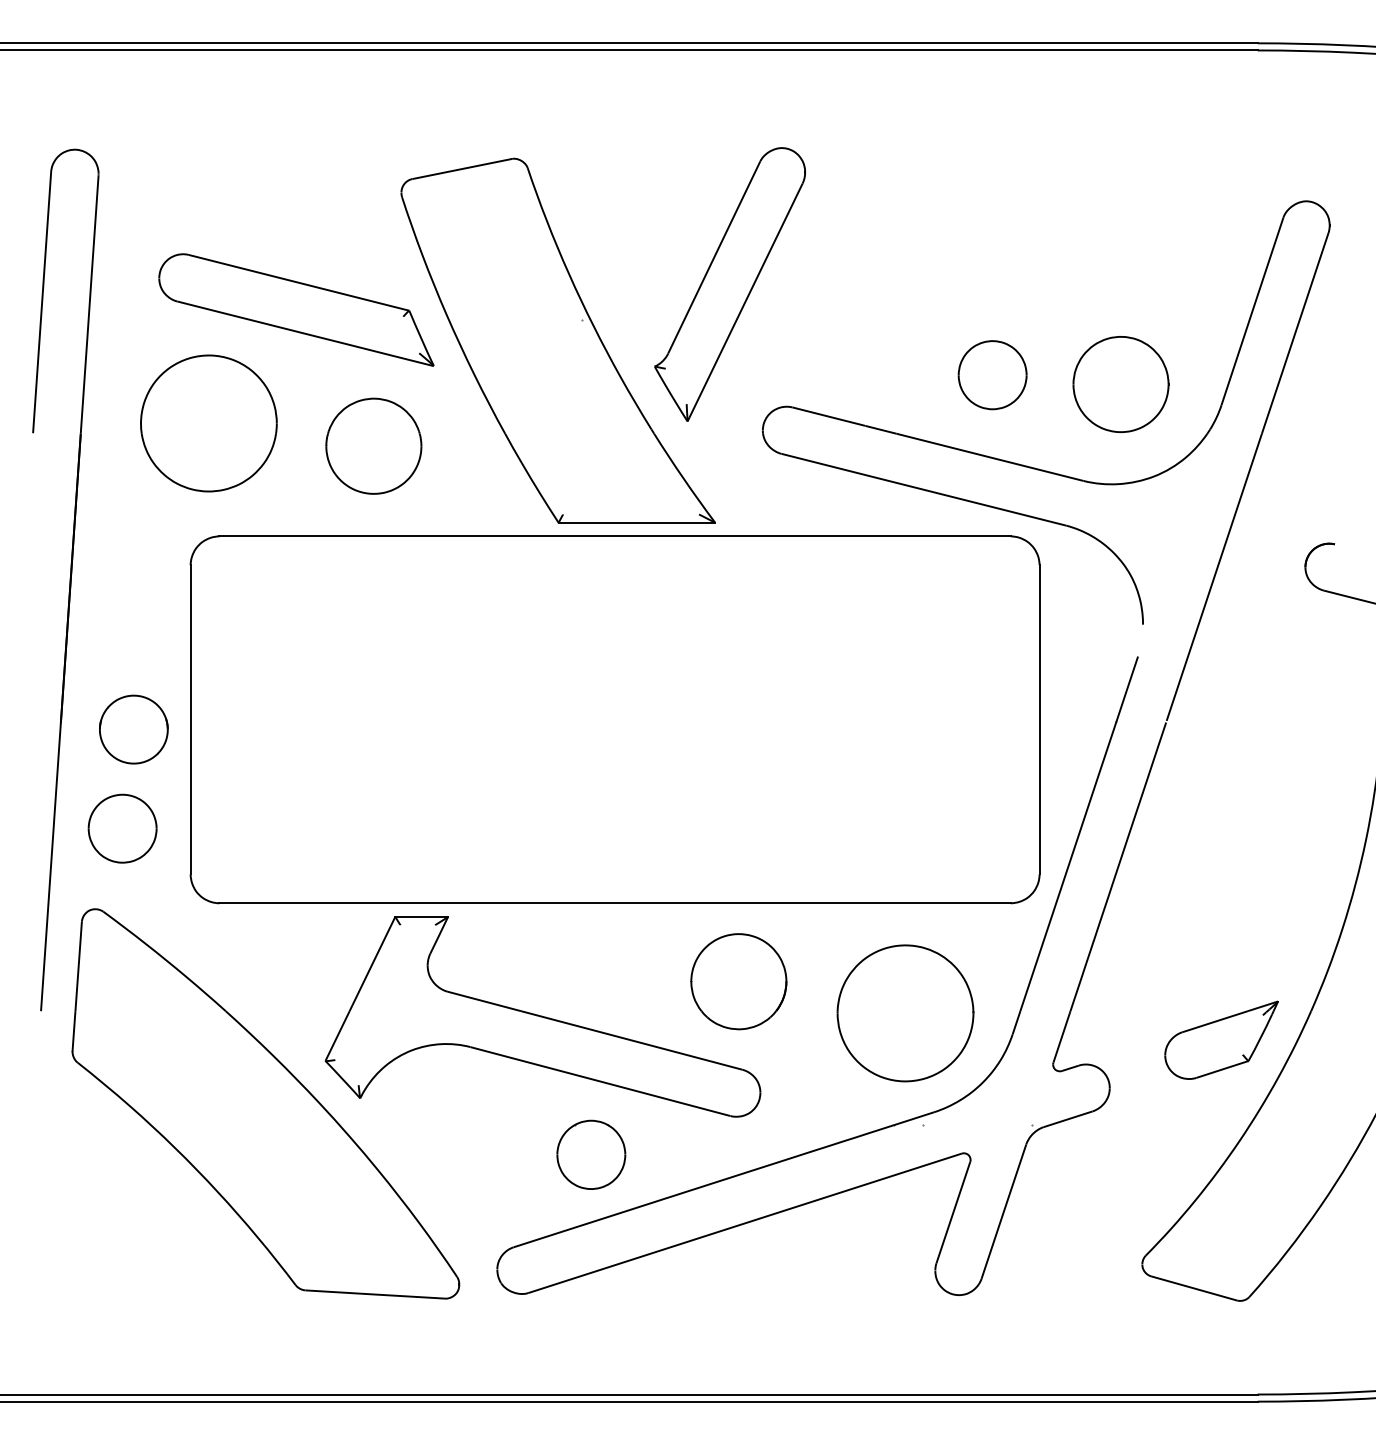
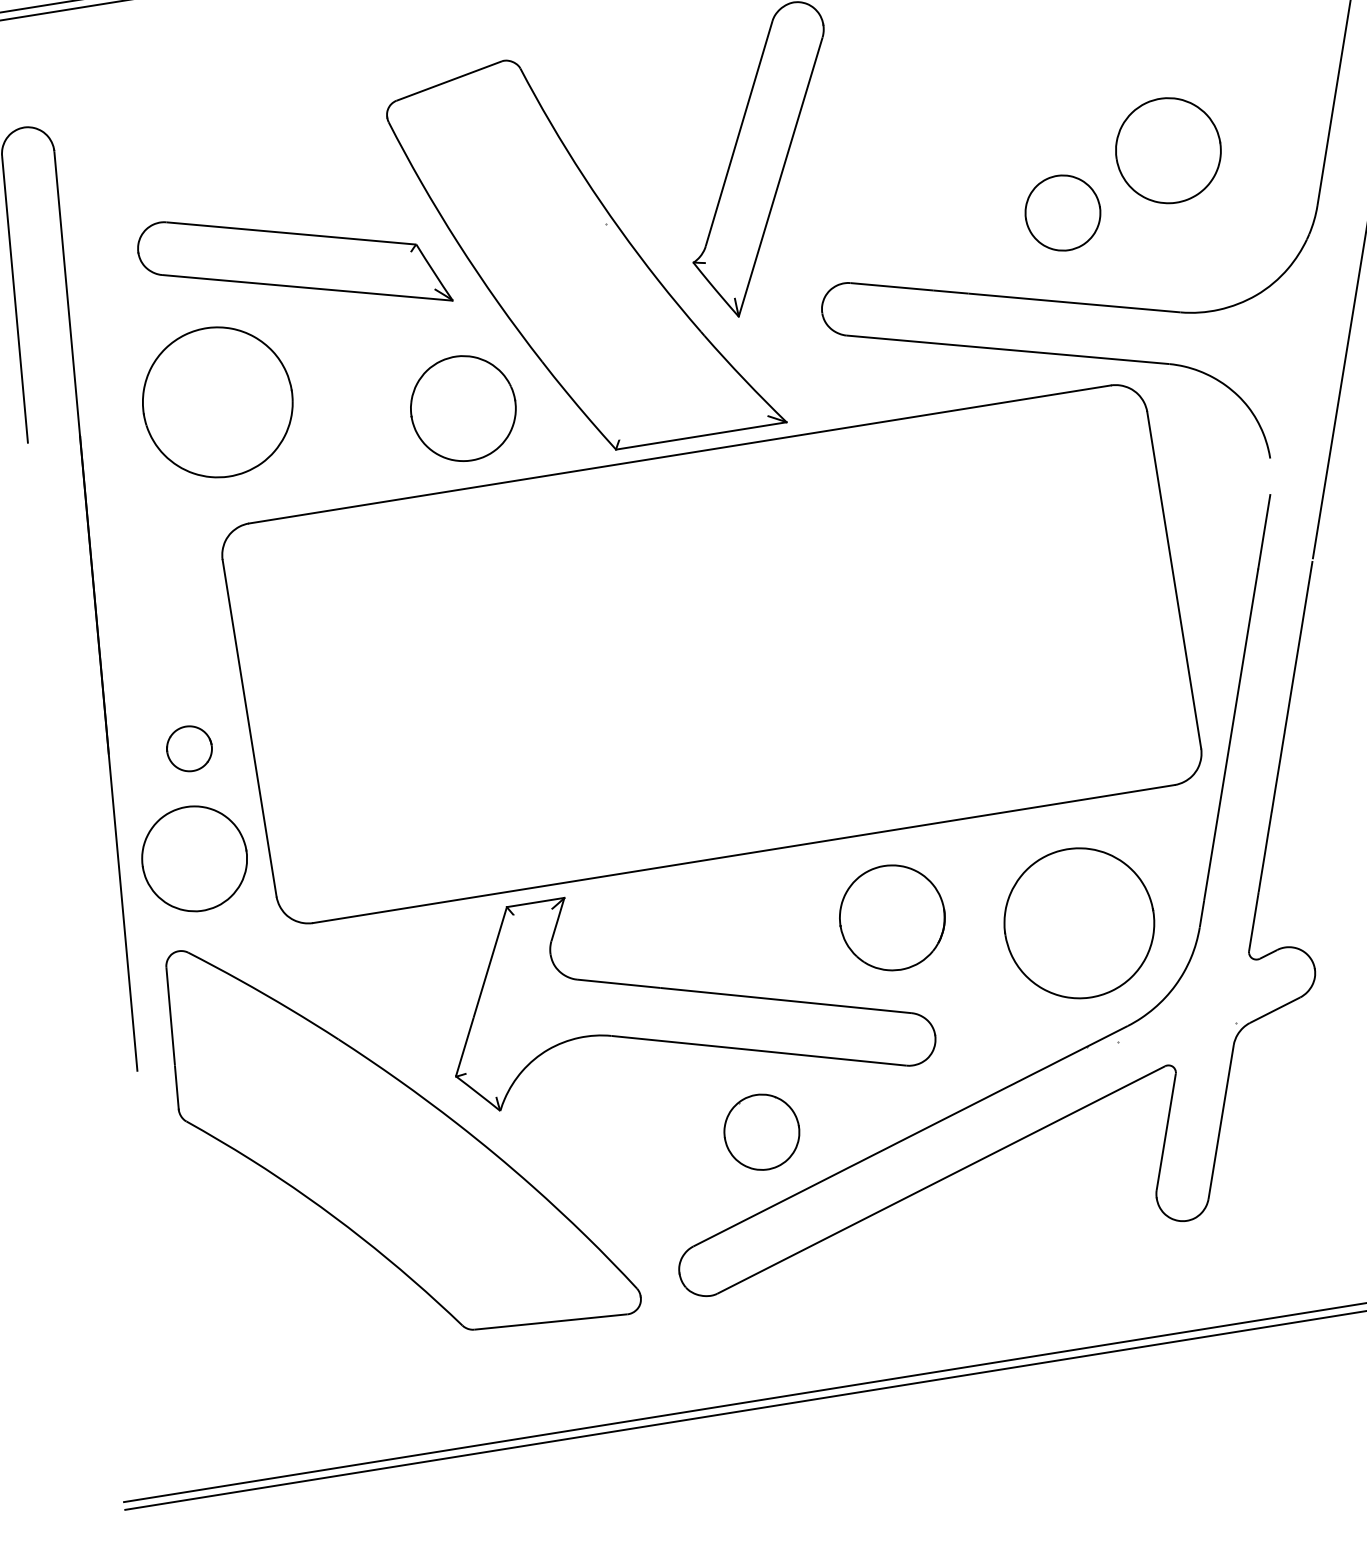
part: (1120, 384) -> (1167, 150), moved
part: (373, 445) -> (462, 407), moved
part: (133, 729) -> (189, 748), size x0.6
part: (122, 828) -> (194, 858), size x1.4

